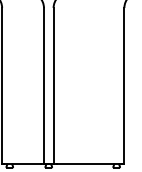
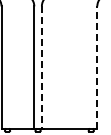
line: (124, 86) -> (97, 67), solid -> dashed
line: (53, 87) -> (41, 68), solid -> dashed

